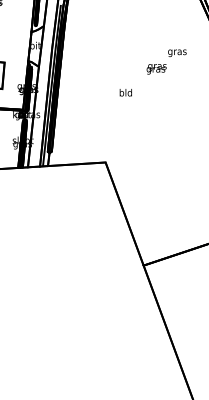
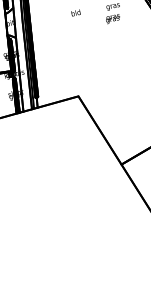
text: (156, 69) -> (113, 19), moved
text: (125, 92) -> (75, 12), moved

